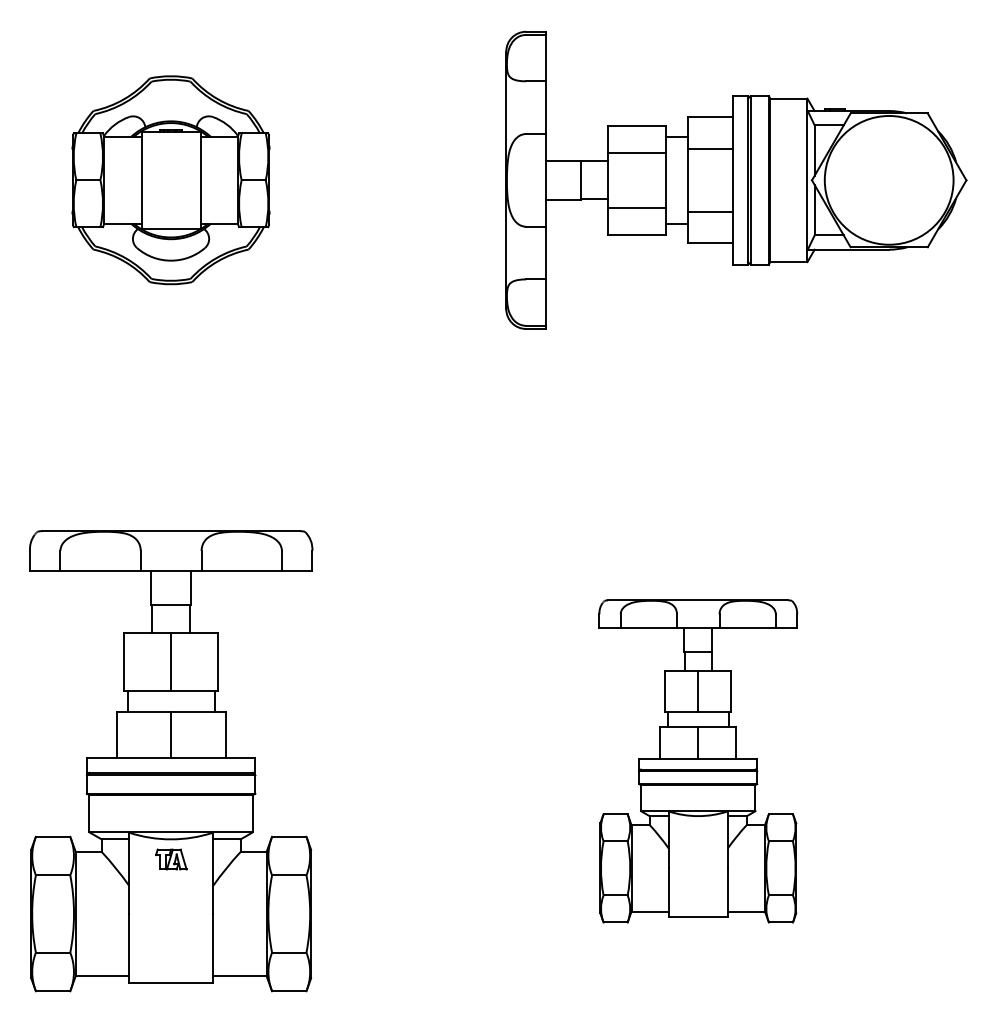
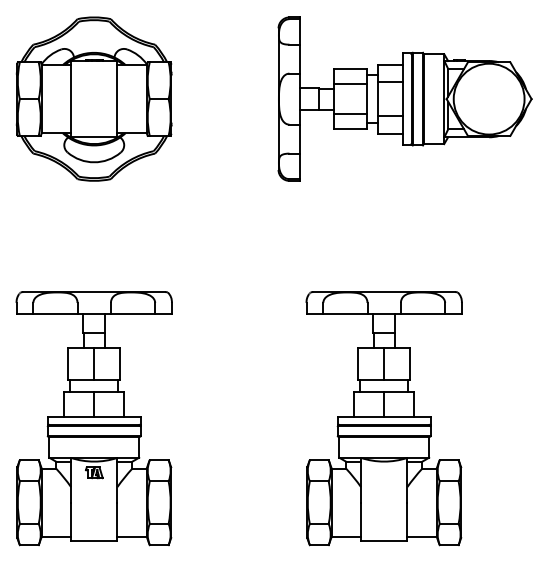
part: (169, 179) -> (93, 98), size x1.43
part: (697, 761) -> (383, 418), size x1.43

